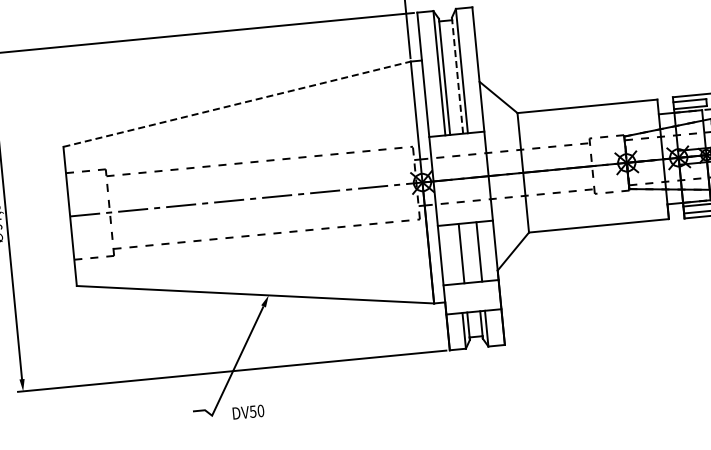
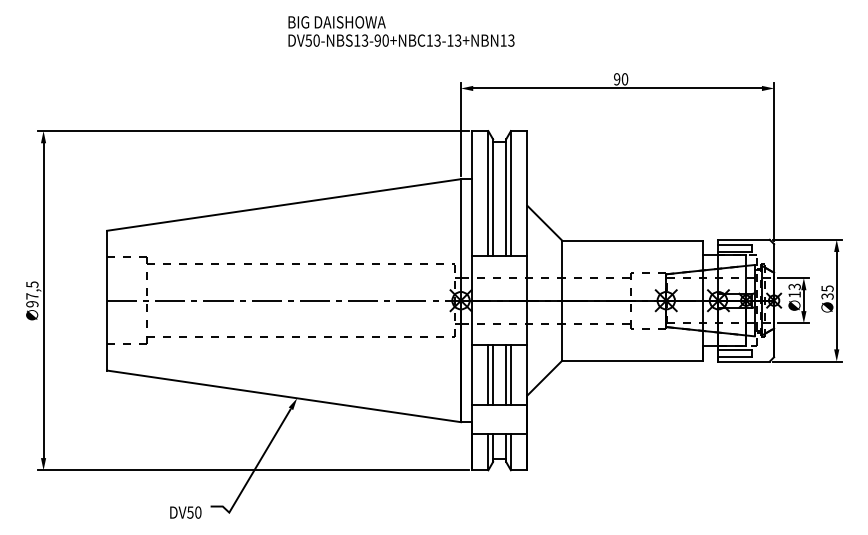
line: (457, 75) -> (506, 197), dashed -> solid
line: (237, 103) -> (284, 204), dashed -> solid
line: (474, 252) -> (506, 375), added
line: (457, 254) -> (488, 375), added
text: (248, 412) -> (185, 512), moved

